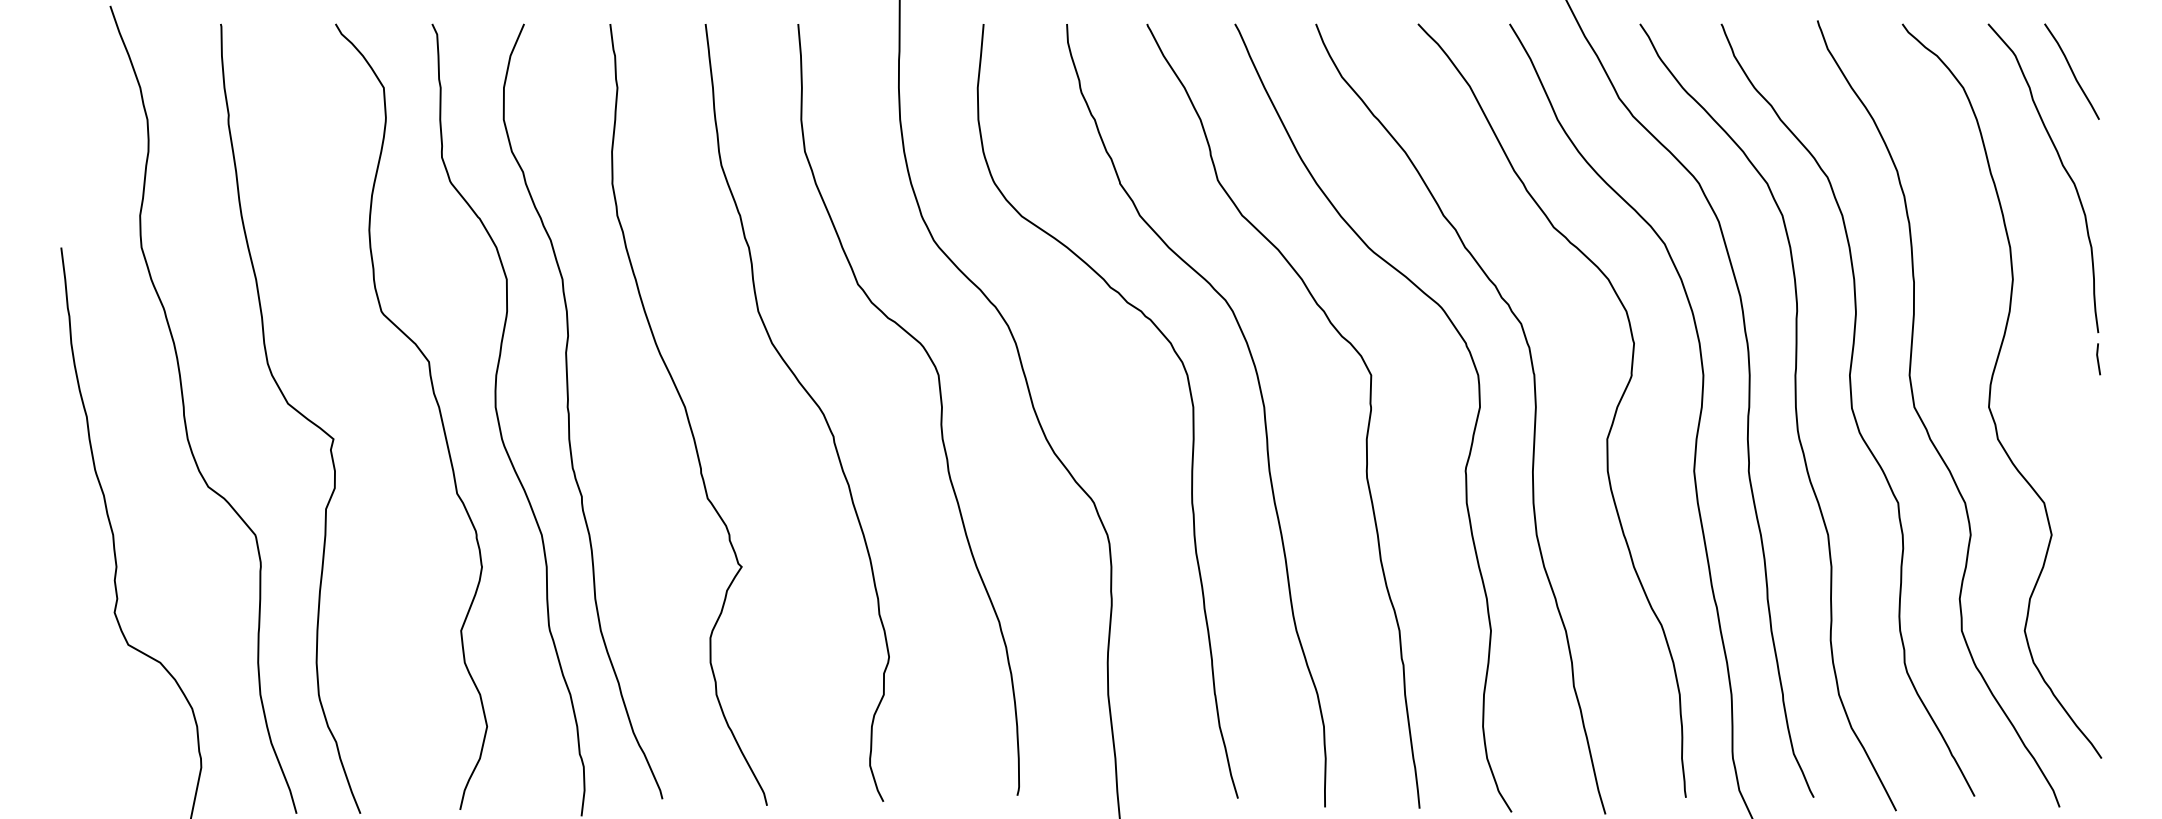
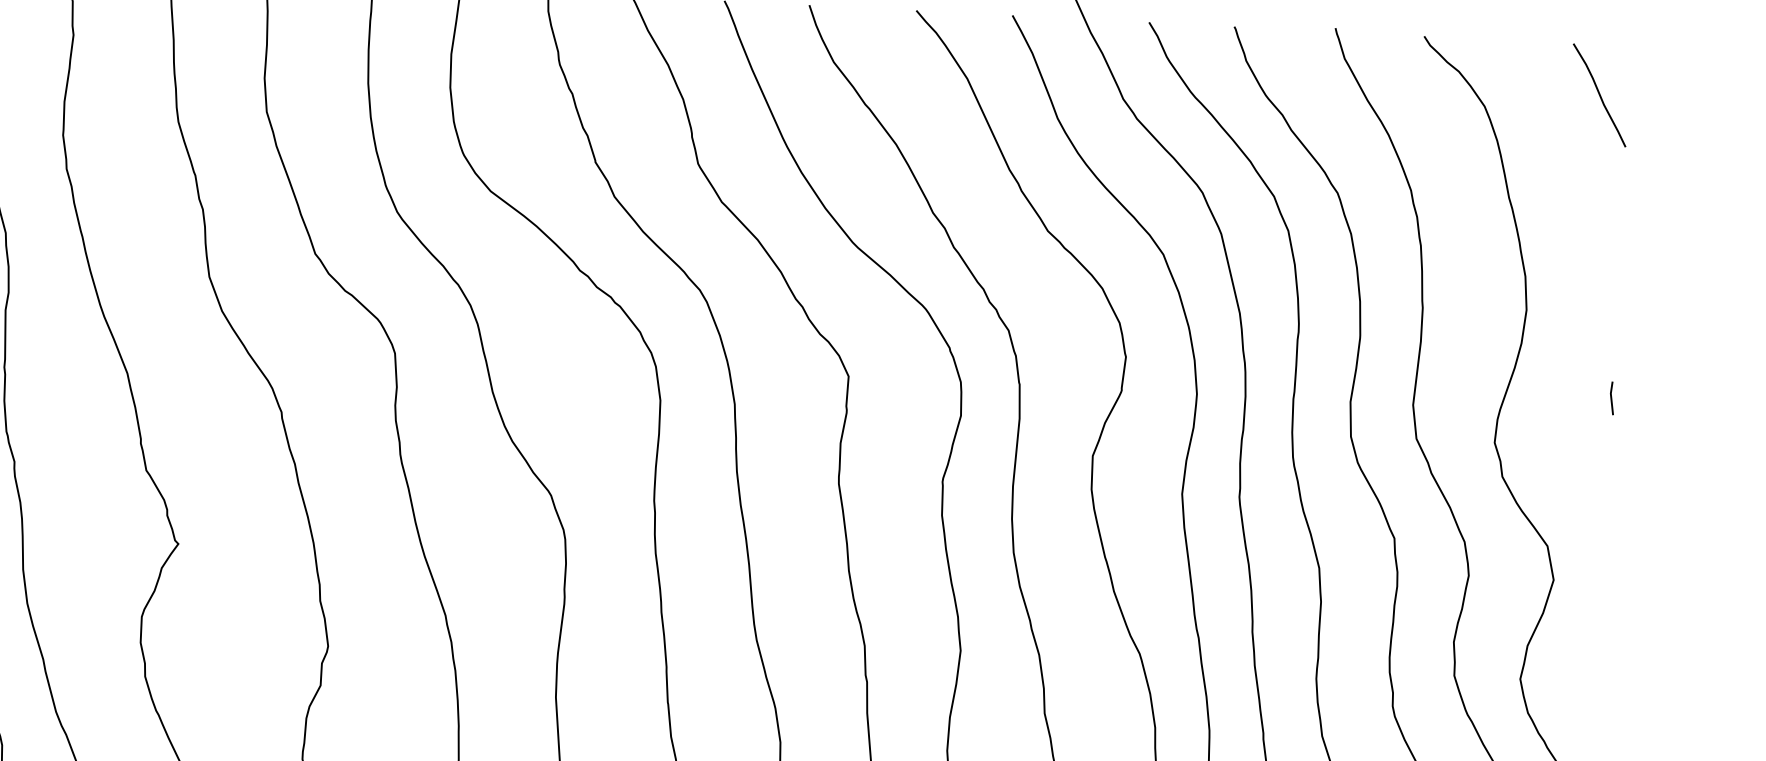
curve: (2063, 168) -> (1585, 196), removed

